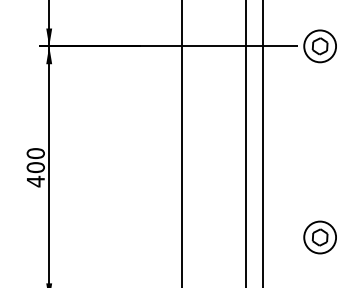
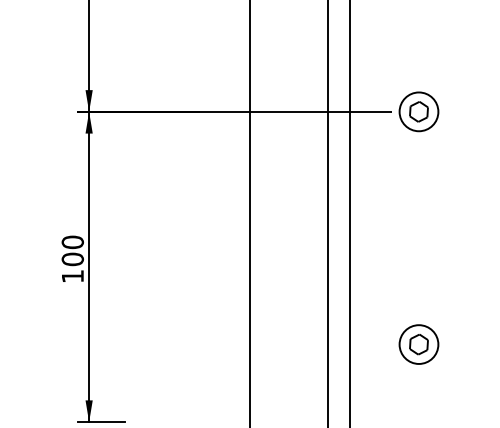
text: (35, 181) -> (72, 276), 400 -> 100

